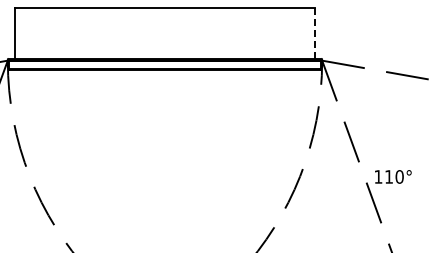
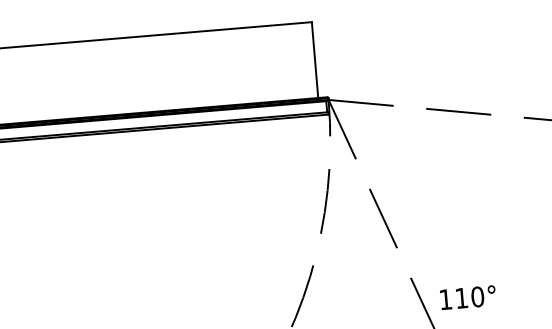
line: (315, 34) -> (315, 61), dashed -> solid
text: (393, 176) -> (468, 297), moved

